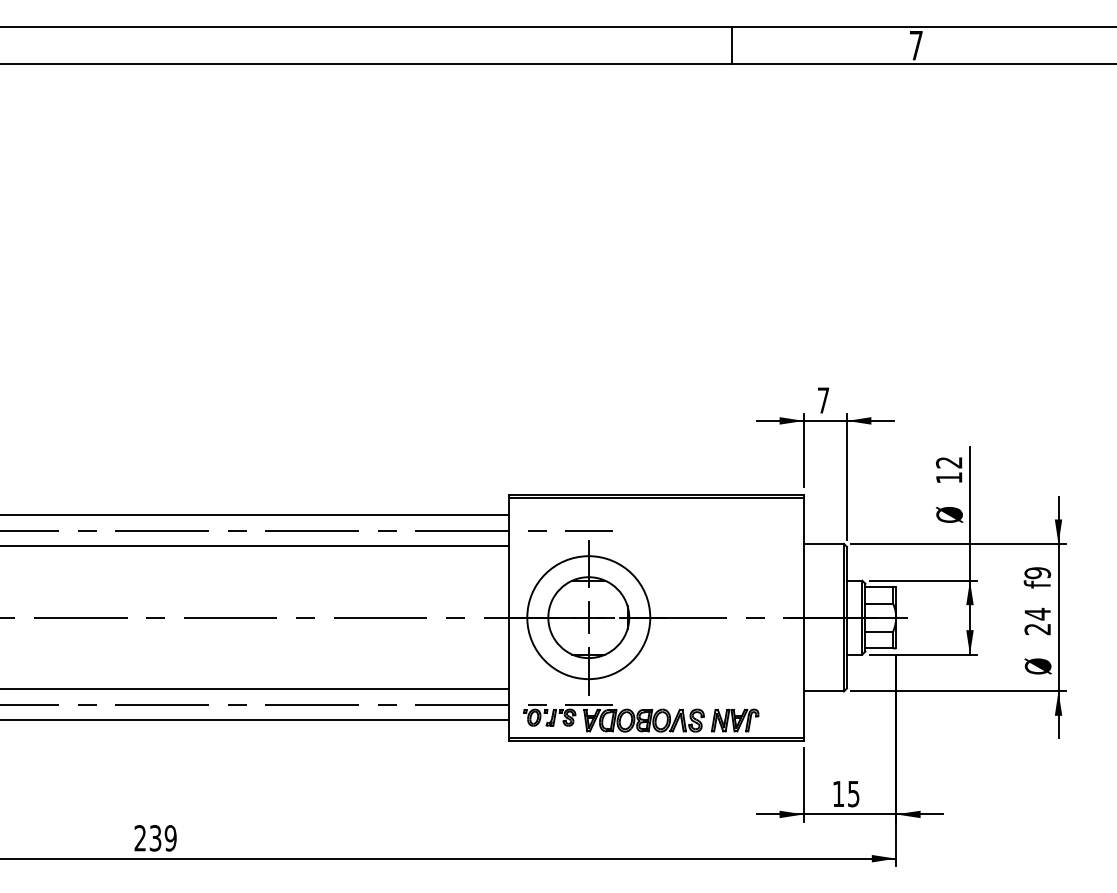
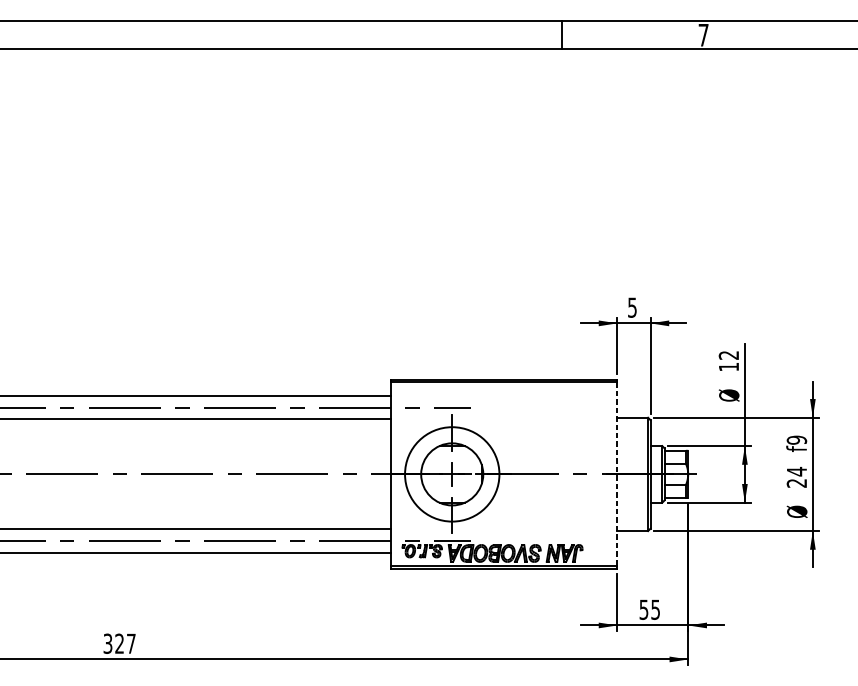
text: (823, 400) -> (632, 307), 7 -> 5
line: (803, 617) -> (617, 474), solid -> dashed
text: (838, 794) -> (643, 610), 15 -> 55
text: (155, 838) -> (119, 643), 239 -> 327

